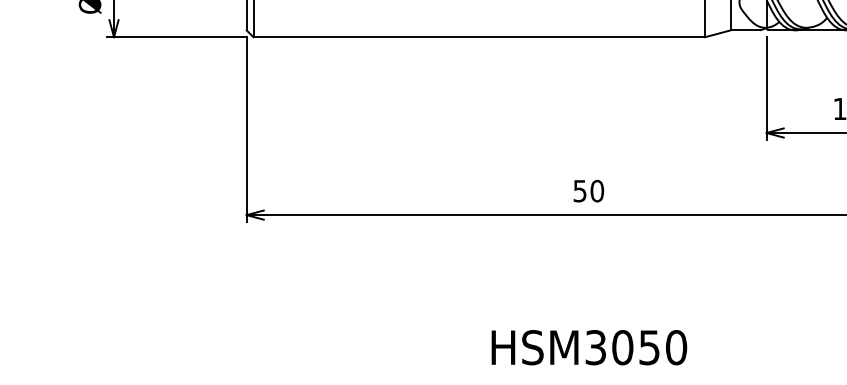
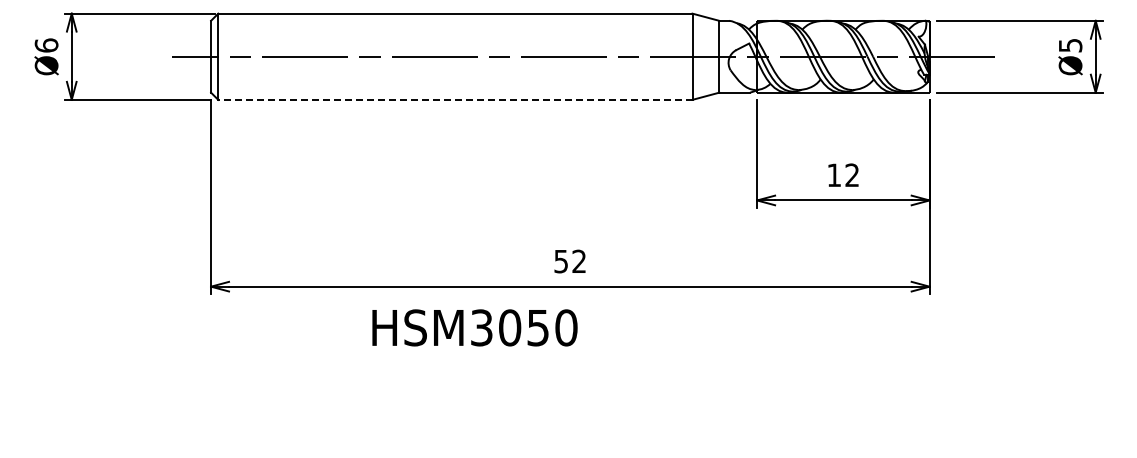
line: (478, 36) -> (454, 99), solid -> dashed
text: (597, 191) -> (579, 261), 50 -> 52
text: (588, 347) -> (474, 327), moved

